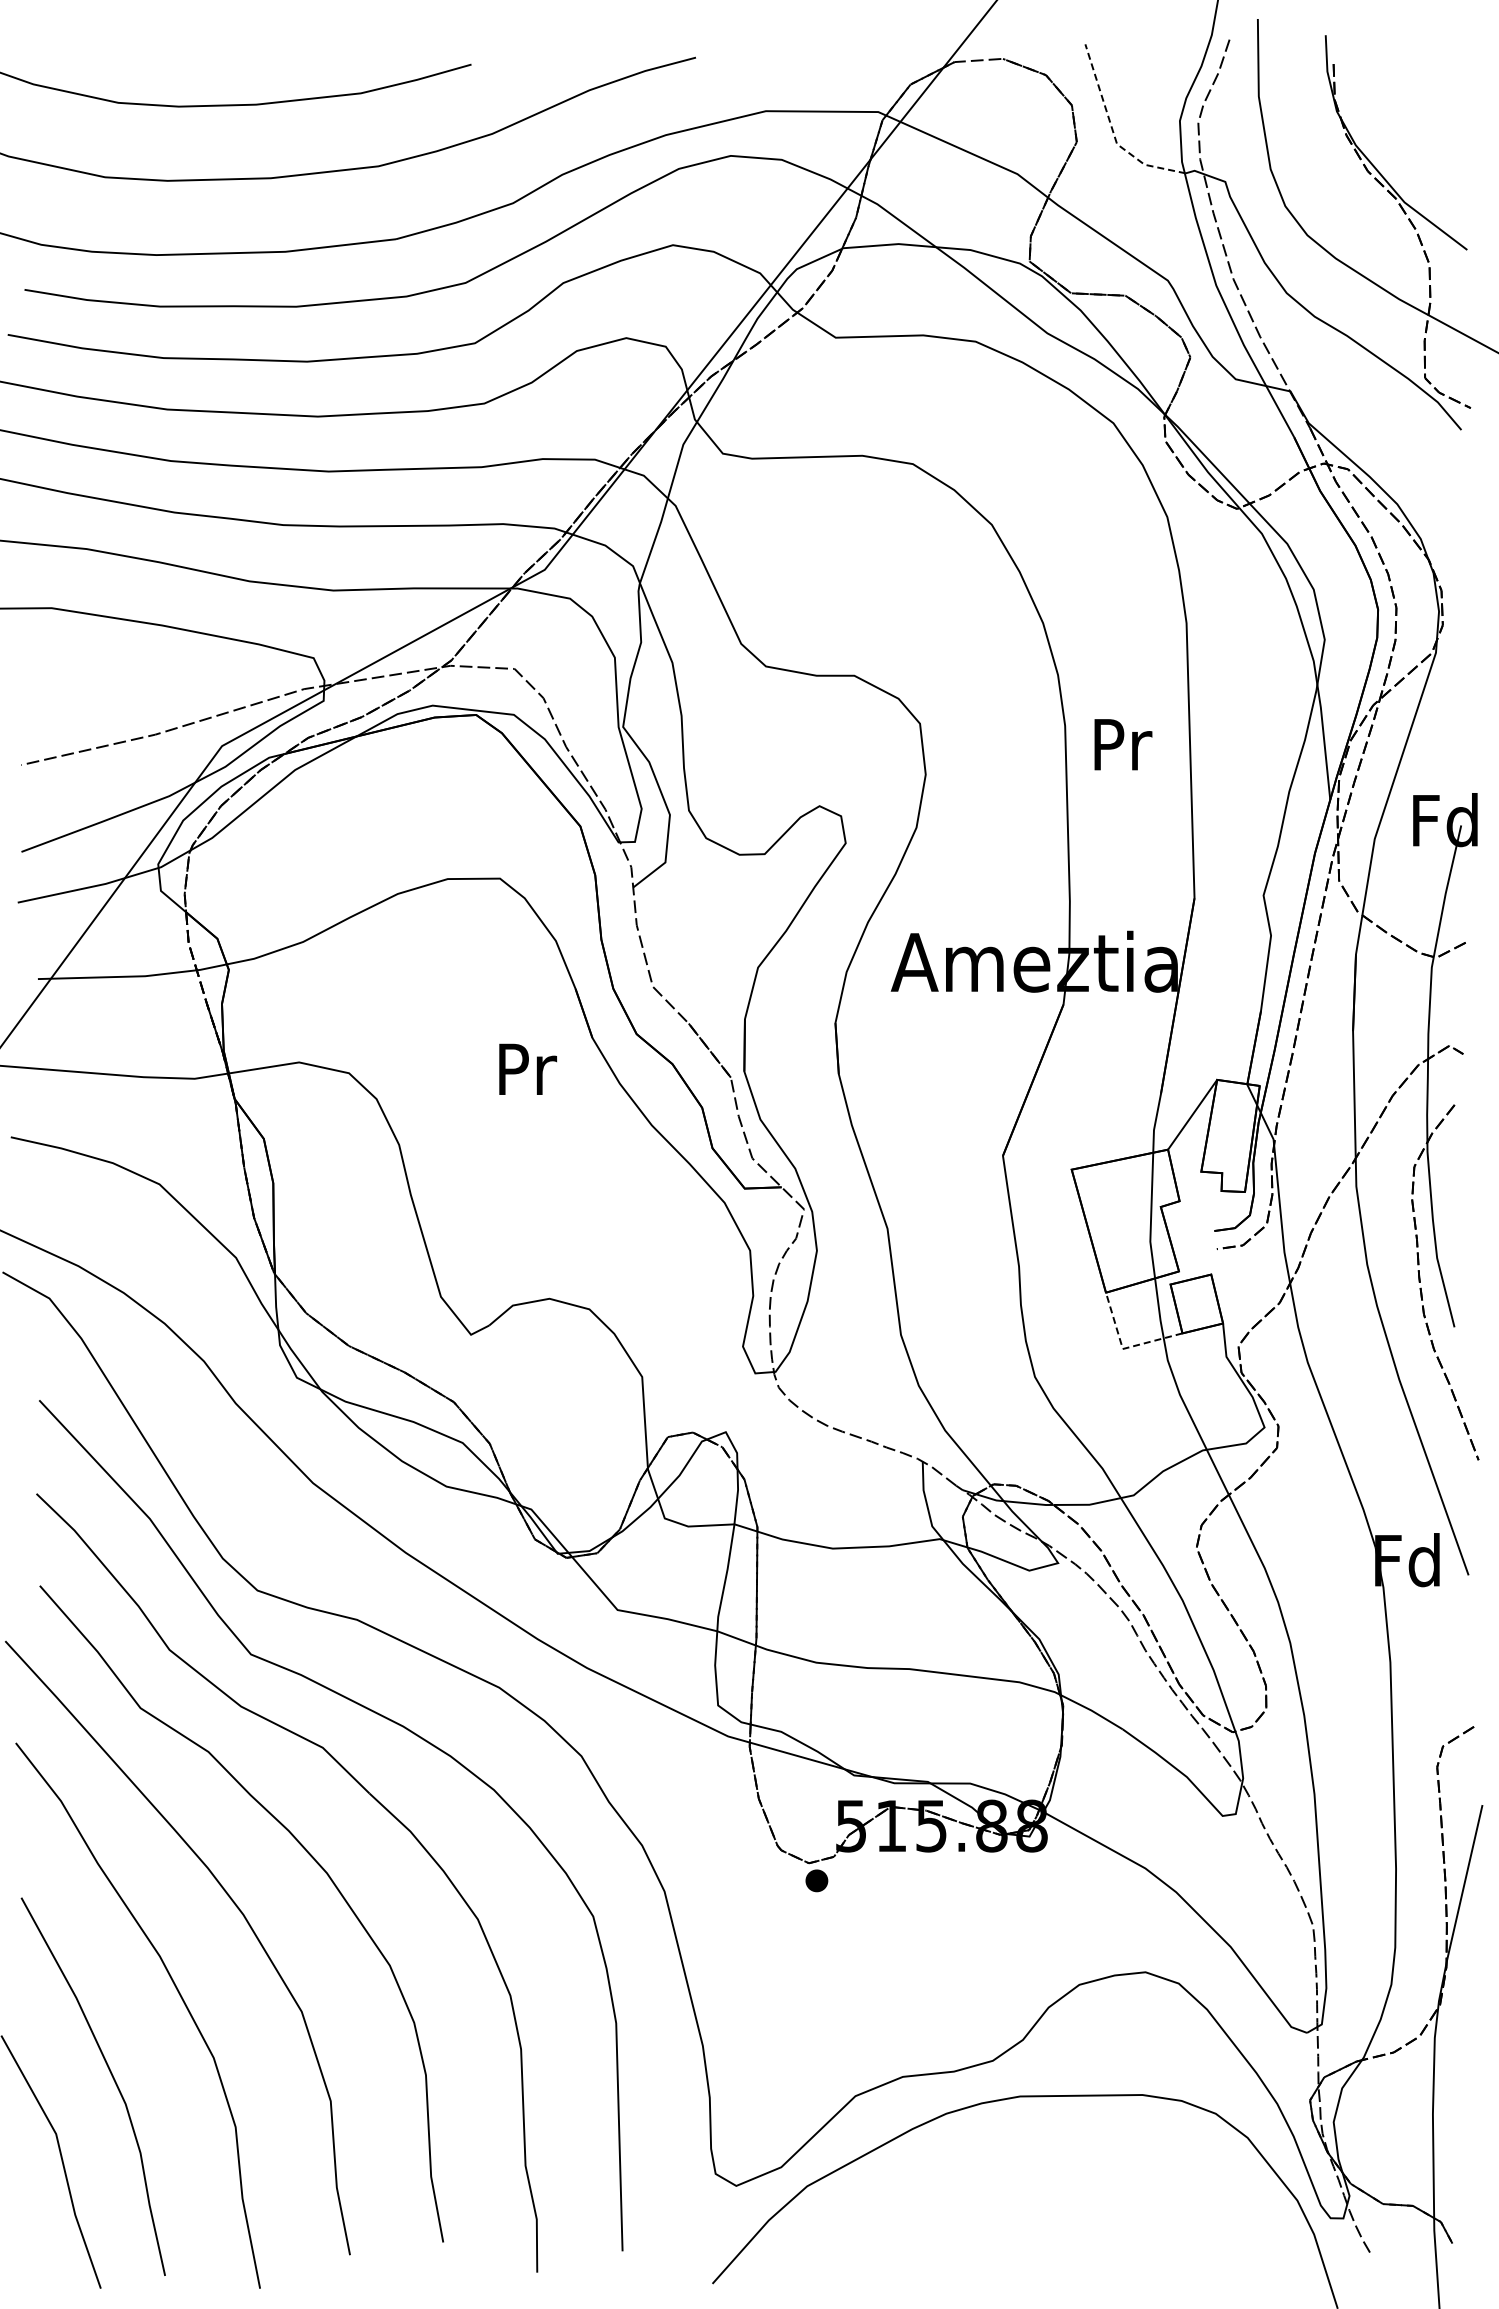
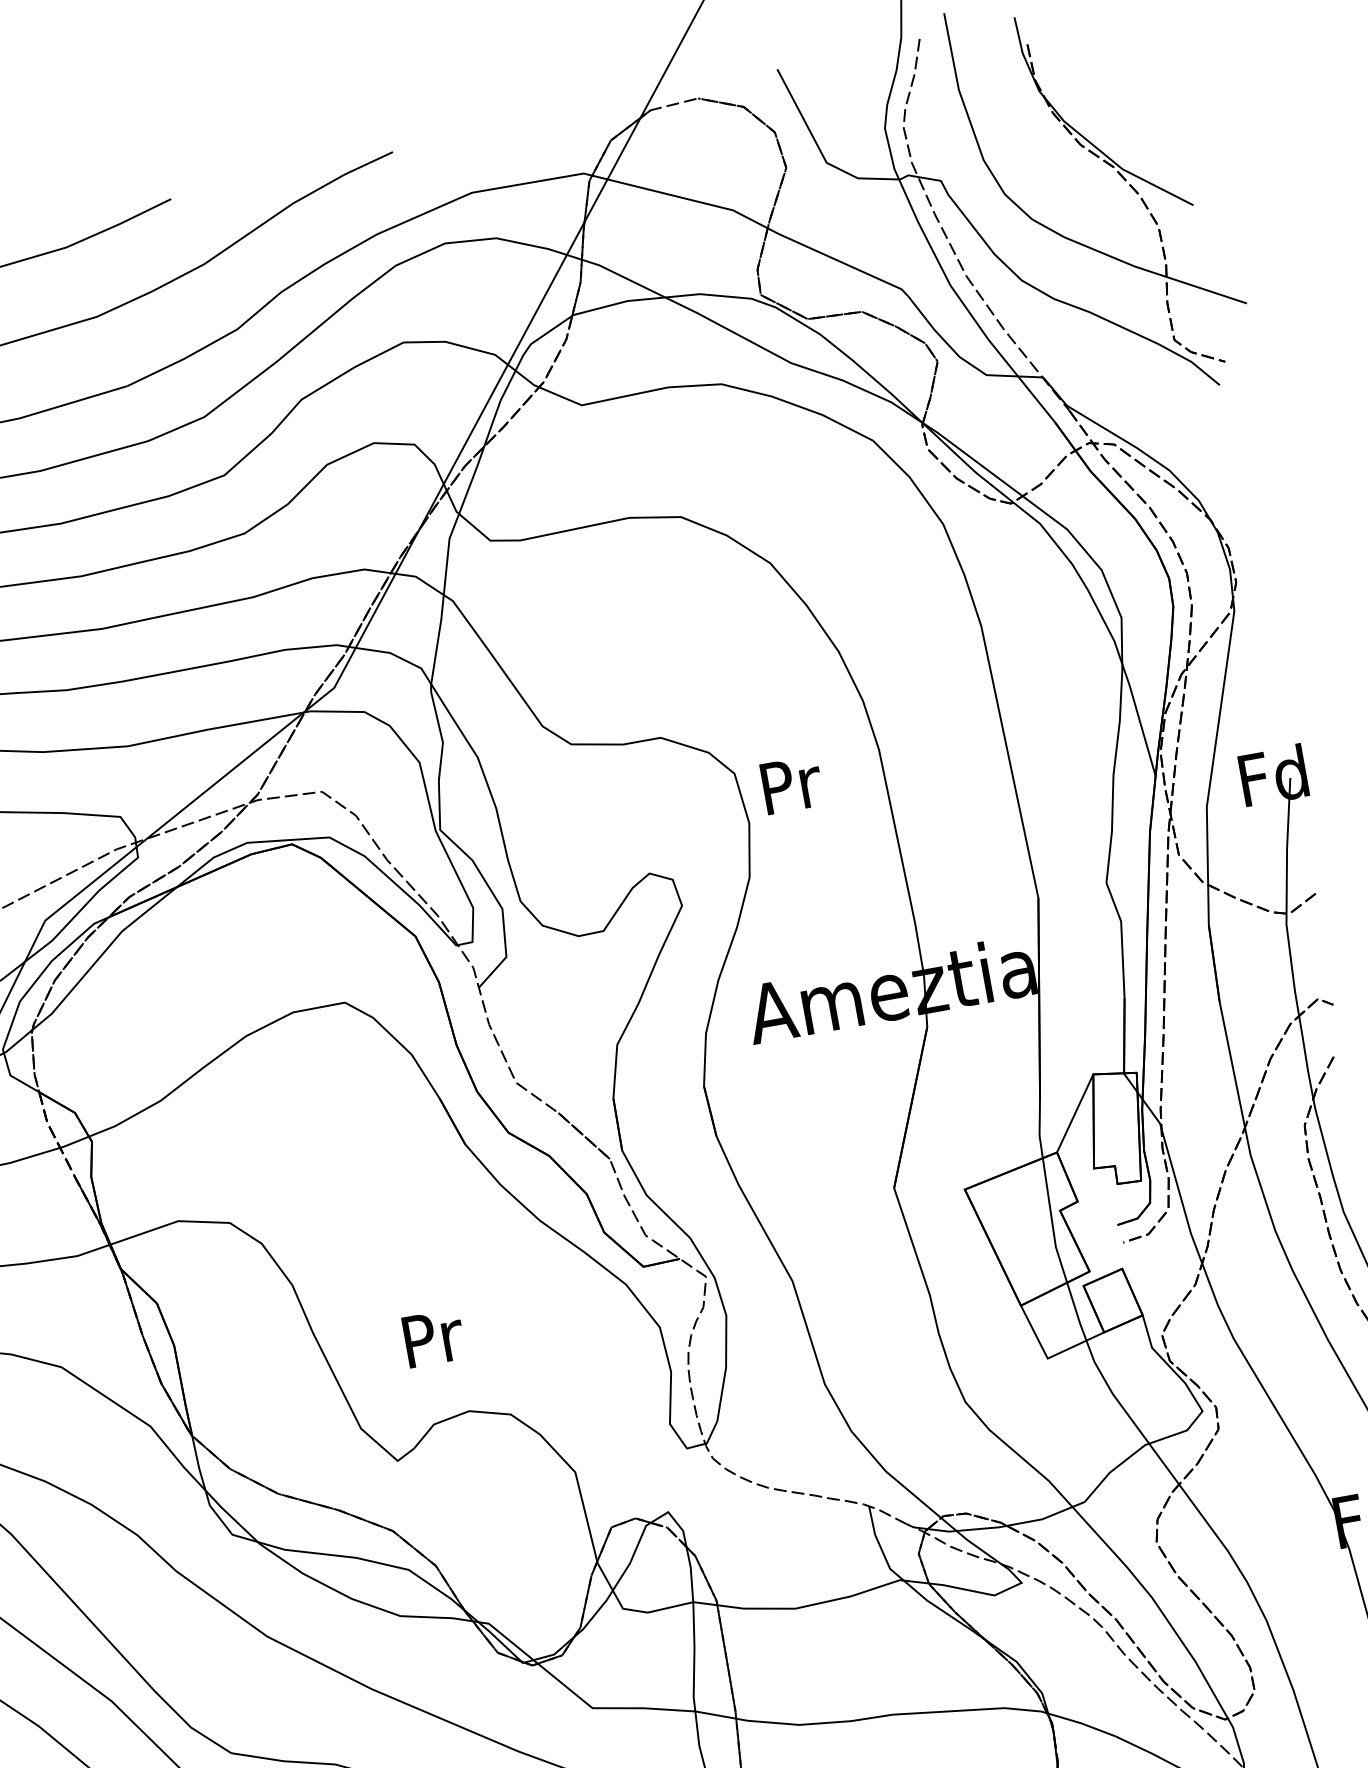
line: (1113, 131) -> (820, 150), dashed -> solid
text: (1123, 744) -> (792, 784), moved
text: (527, 1068) -> (433, 1337), moved
line: (1123, 1348) -> (1048, 1357), dashed -> solid

